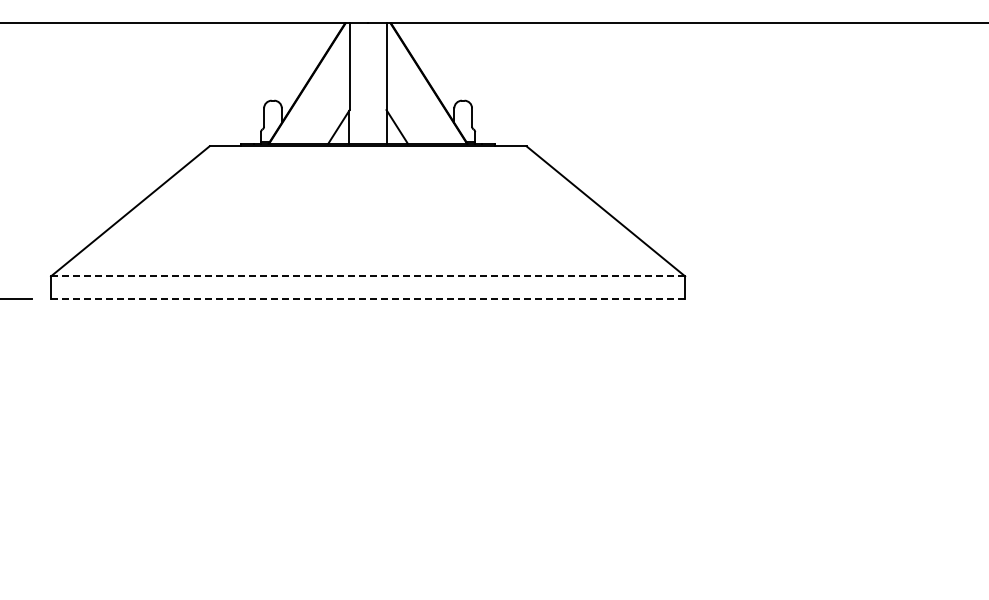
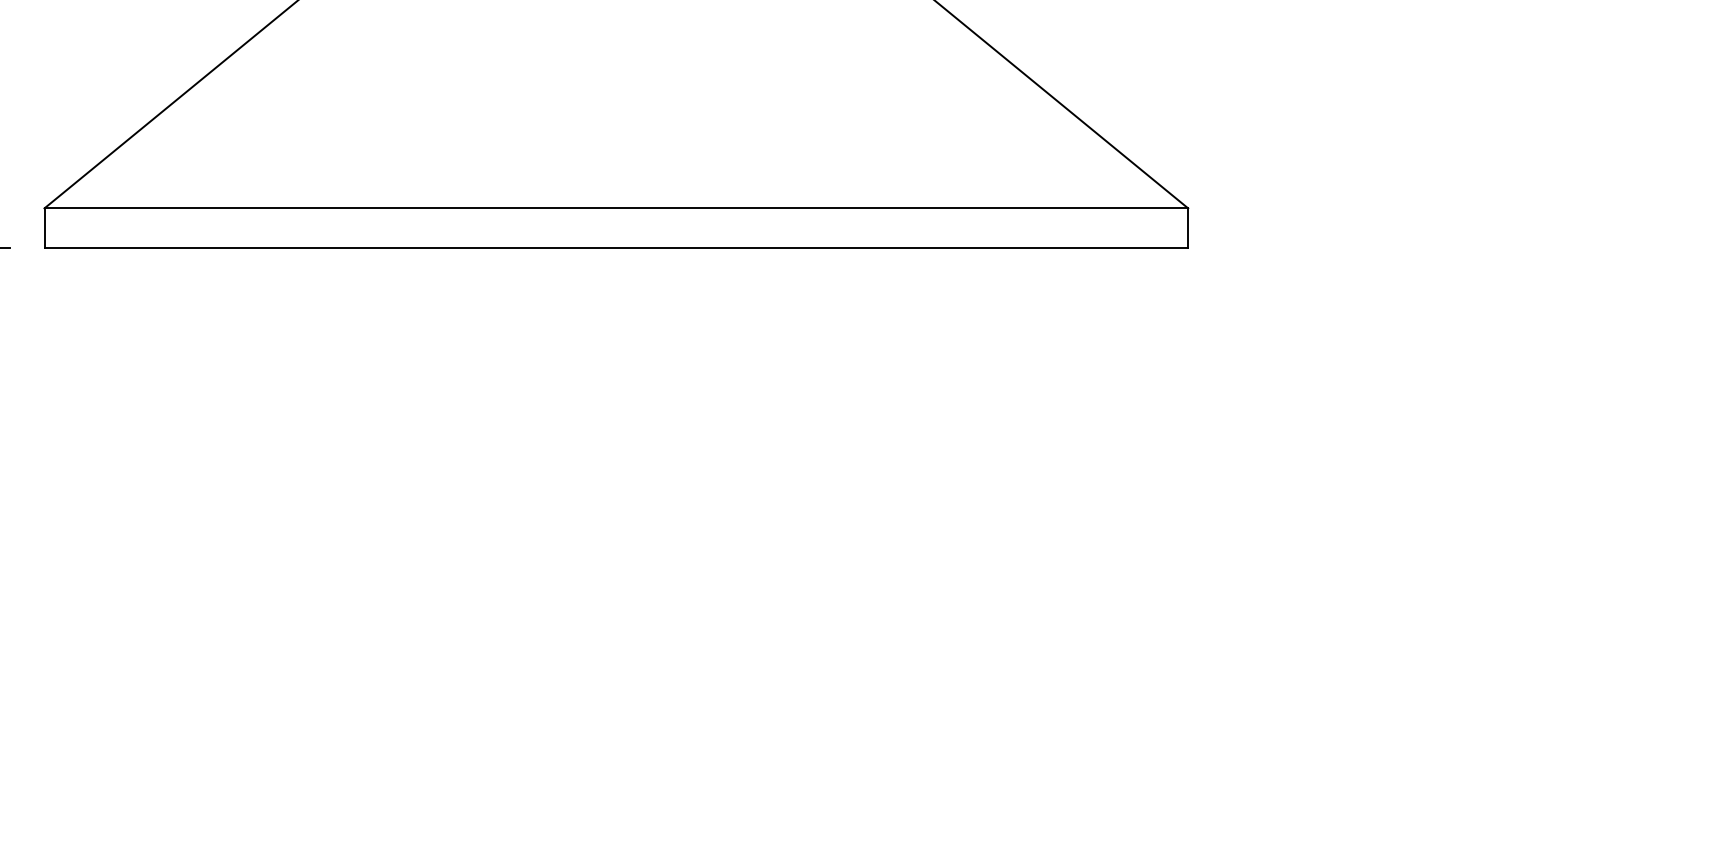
line: (367, 276) -> (615, 208), dashed -> solid
line: (367, 298) -> (615, 248), dashed -> solid

